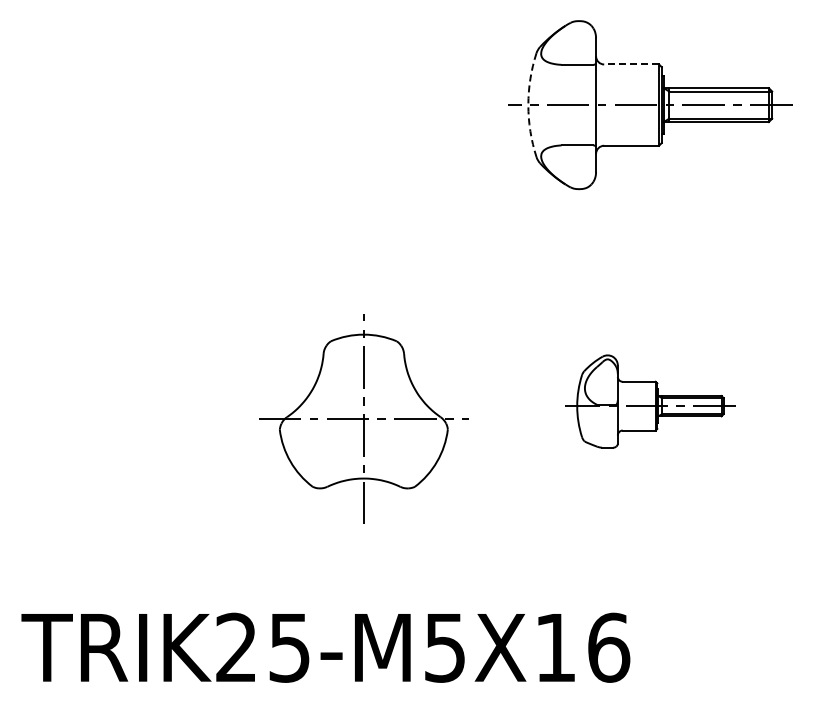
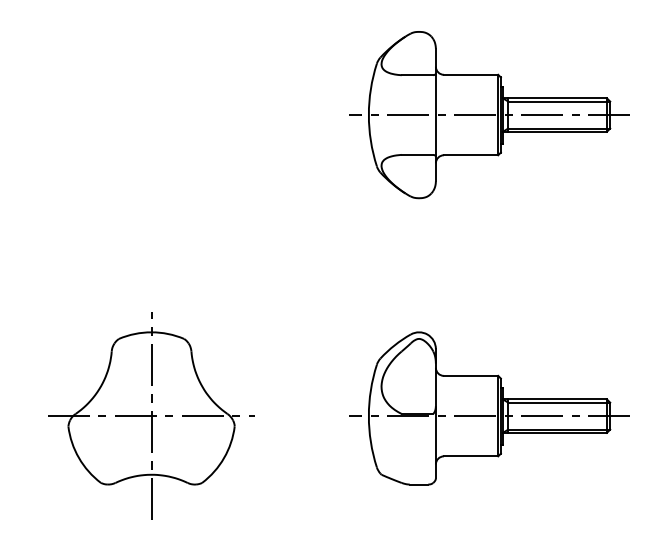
line: (631, 64) -> (470, 74), dashed -> solid
arc: (528, 105) -> (368, 115), dashed -> solid
part: (650, 401) -> (489, 408), size x1.67
part: (363, 418) -> (151, 415), moved

